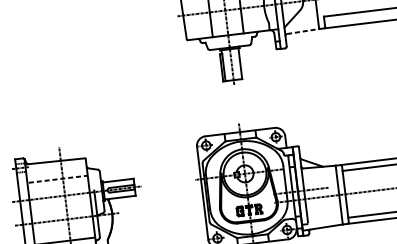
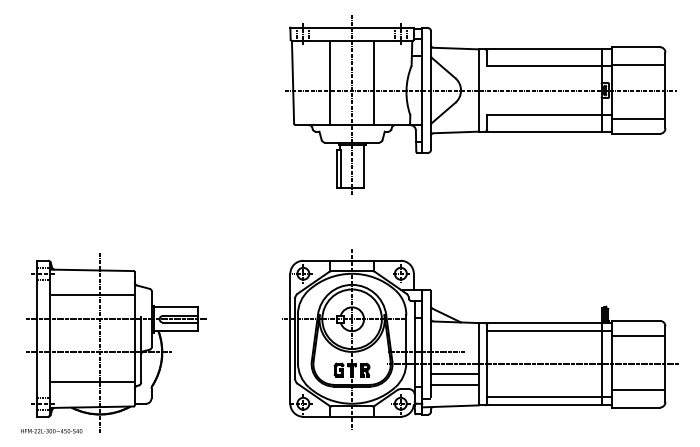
line: (303, 31) -> (456, 132), dashed -> solid
line: (57, 179) -> (92, 295), dashed -> solid
line: (322, 204) -> (454, 374), added
line: (323, 212) -> (454, 385), added

